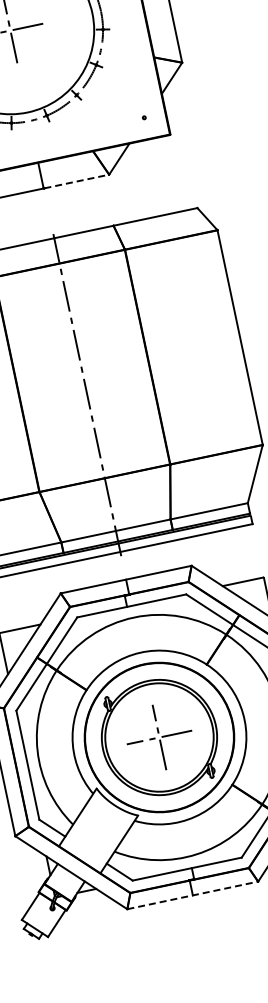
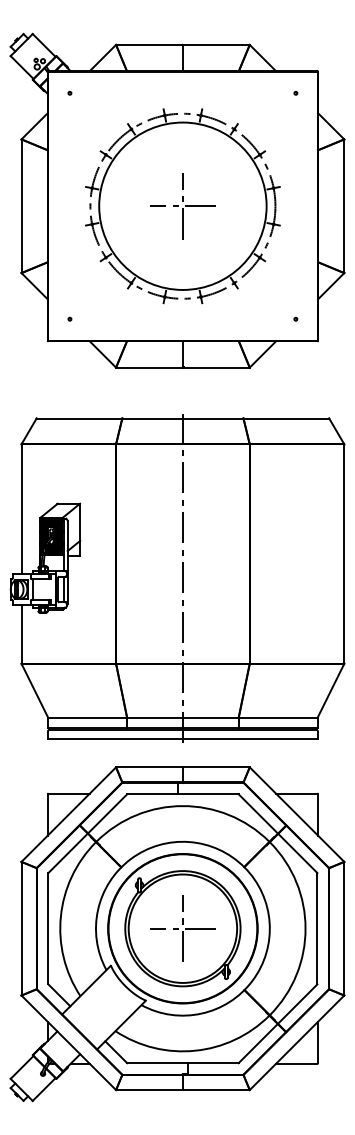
line: (77, 181) -> (217, 367), dashed -> solid
line: (192, 895) -> (182, 1090), dashed -> solid

